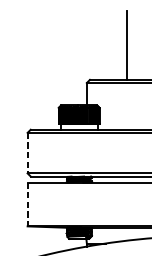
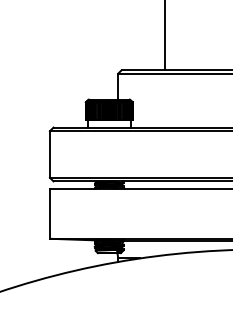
line: (27, 153) -> (49, 154), dashed -> solid
line: (27, 205) -> (49, 214), dashed -> solid

